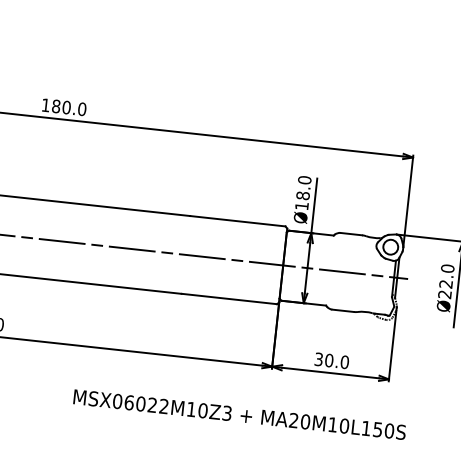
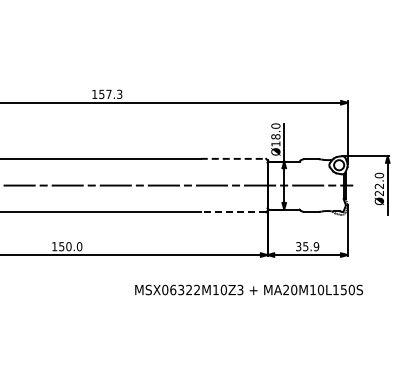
text: (68, 106) -> (110, 93), 180.0 -> 157.3
line: (237, 220) -> (233, 158), solid -> dashed
line: (229, 299) -> (233, 212), solid -> dashed
text: (337, 361) -> (311, 246), 30.0 -> 35.9
text: (141, 403) -> (181, 289), MSX06022M10Z3 -> MSX06322M10Z3

